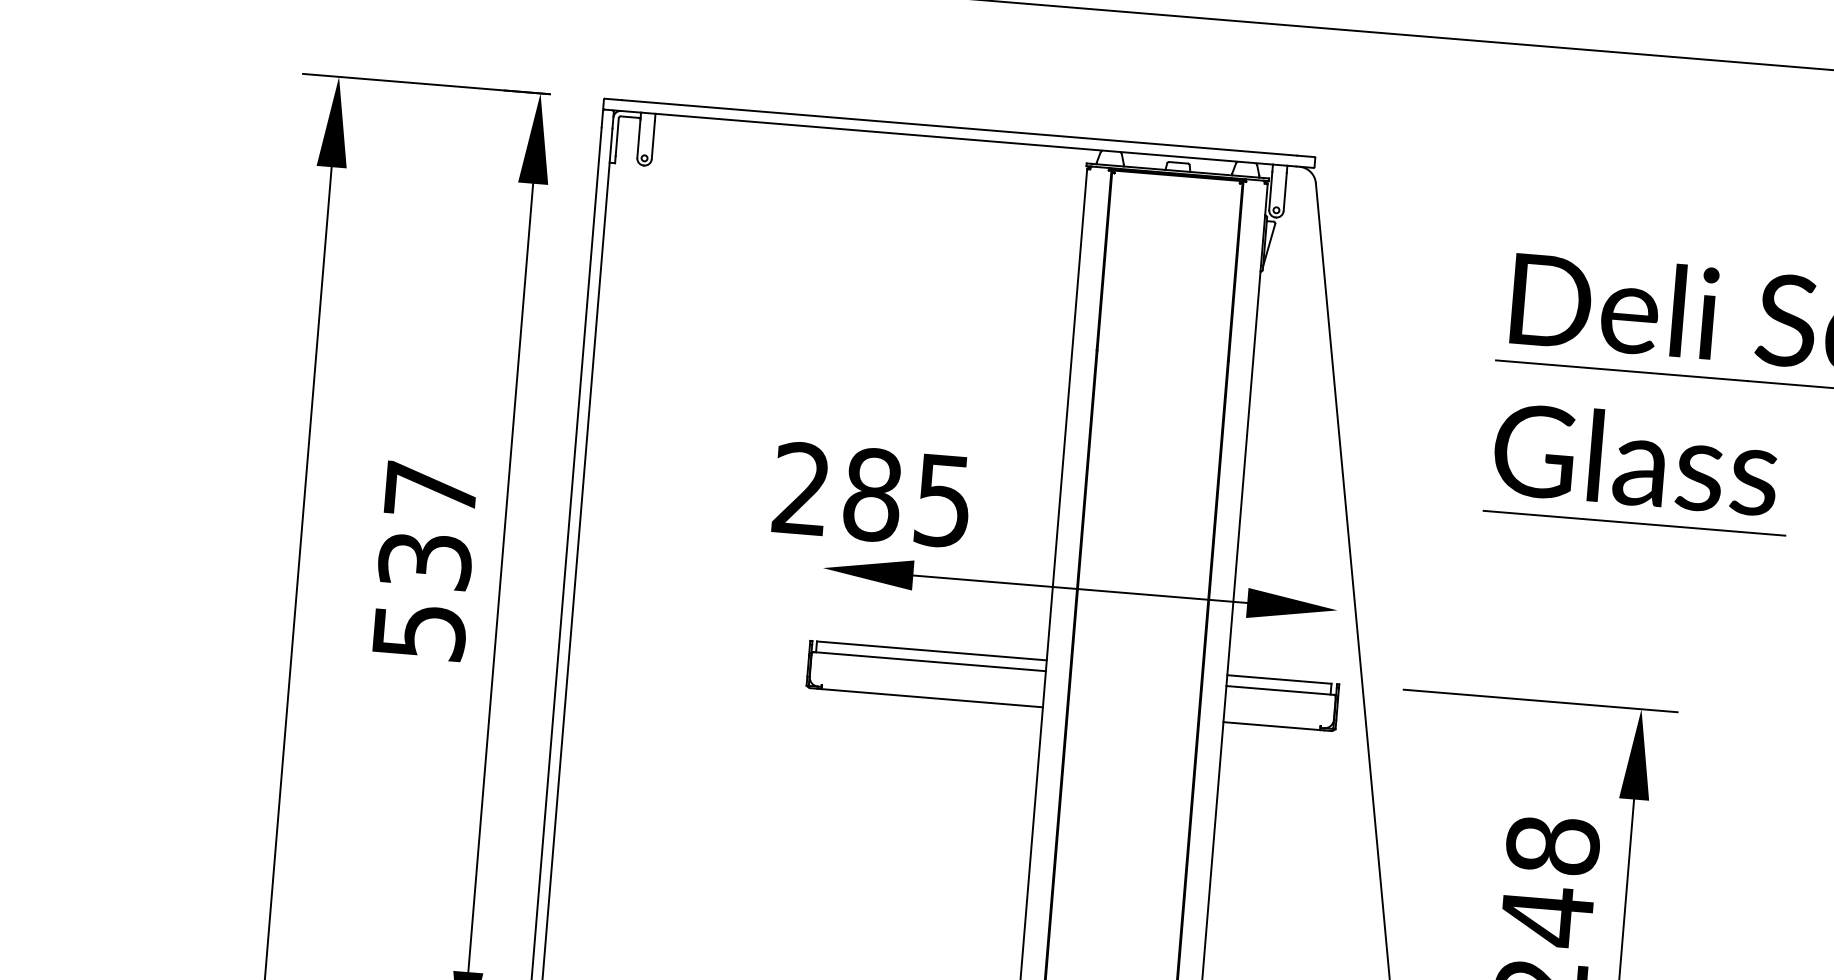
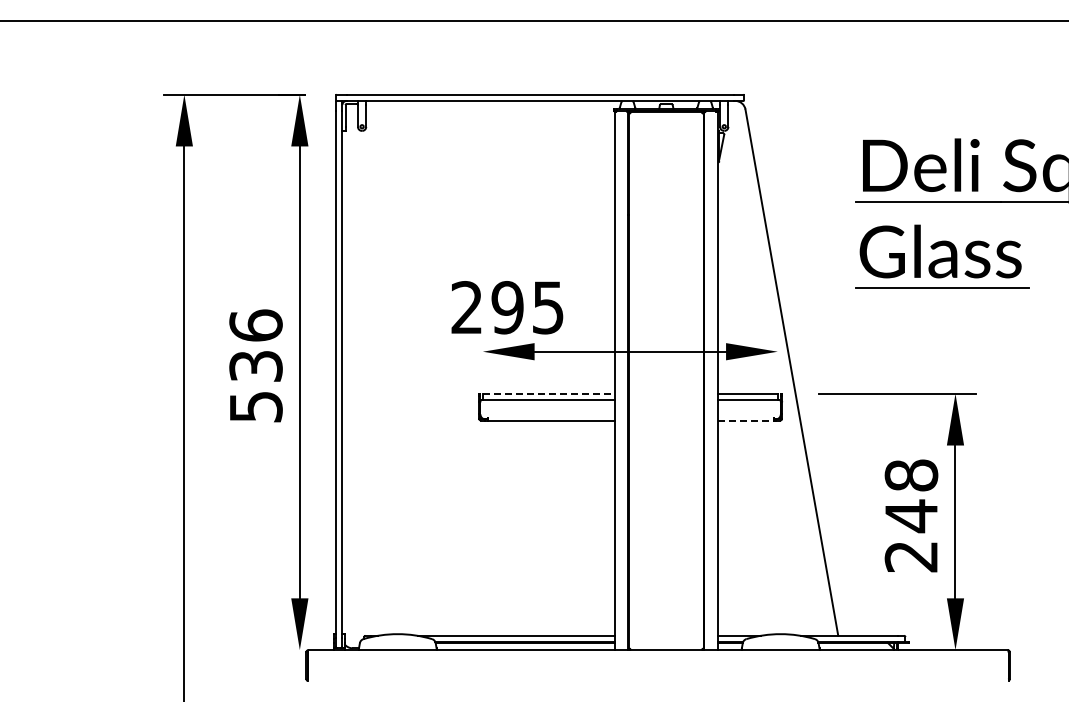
text: (430, 489) -> (255, 325), 537 -> 536
text: (872, 494) -> (507, 307), 285 -> 295
line: (931, 650) -> (548, 393), solid -> dashed
line: (1271, 725) -> (745, 420), solid -> dashed

